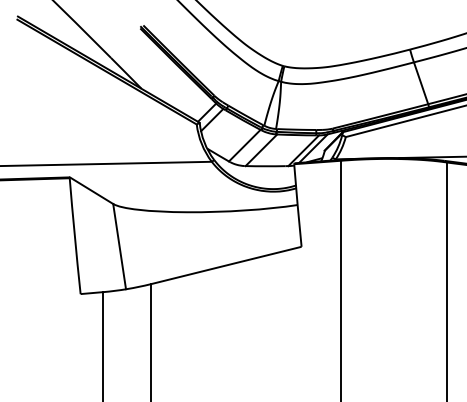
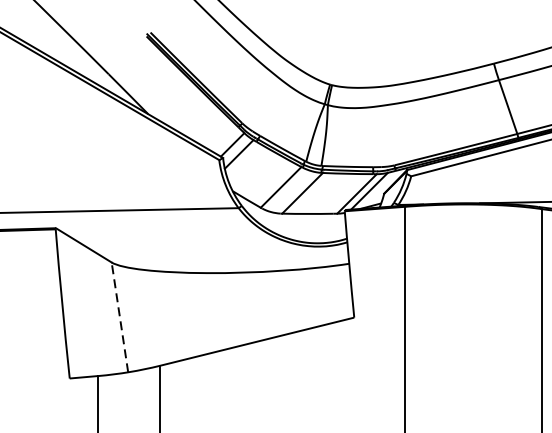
line: (119, 246) -> (119, 317), solid -> dashed

